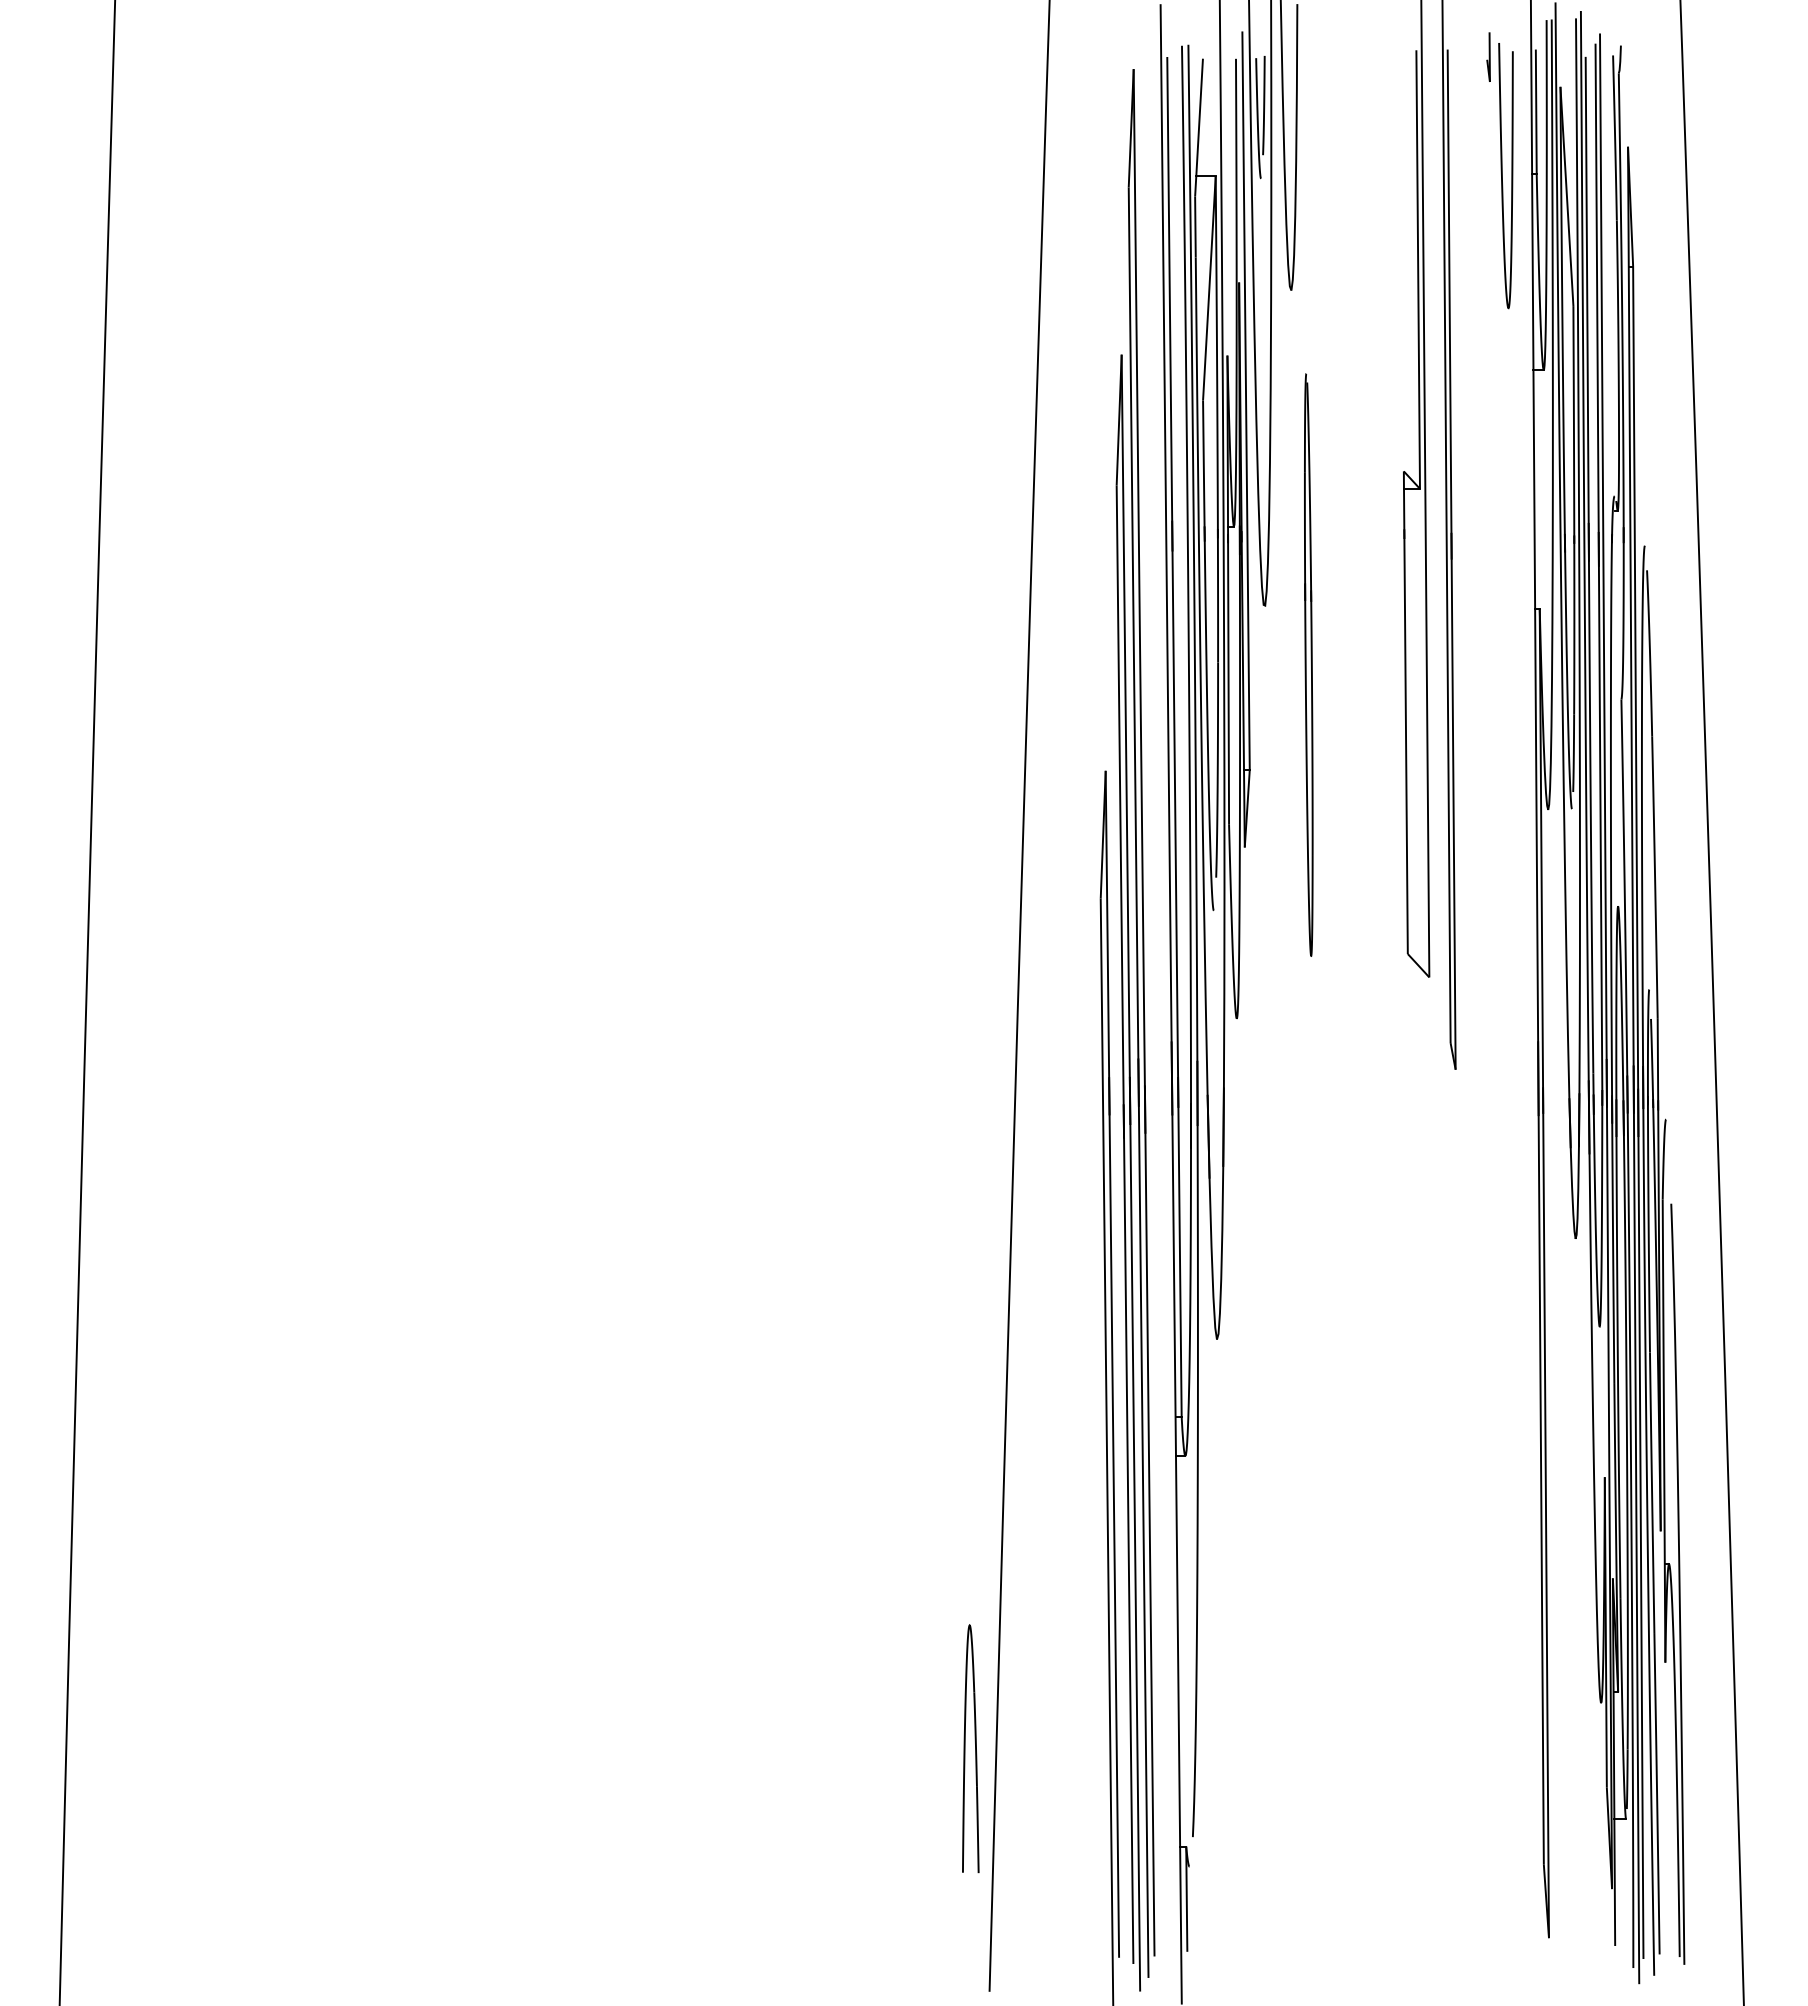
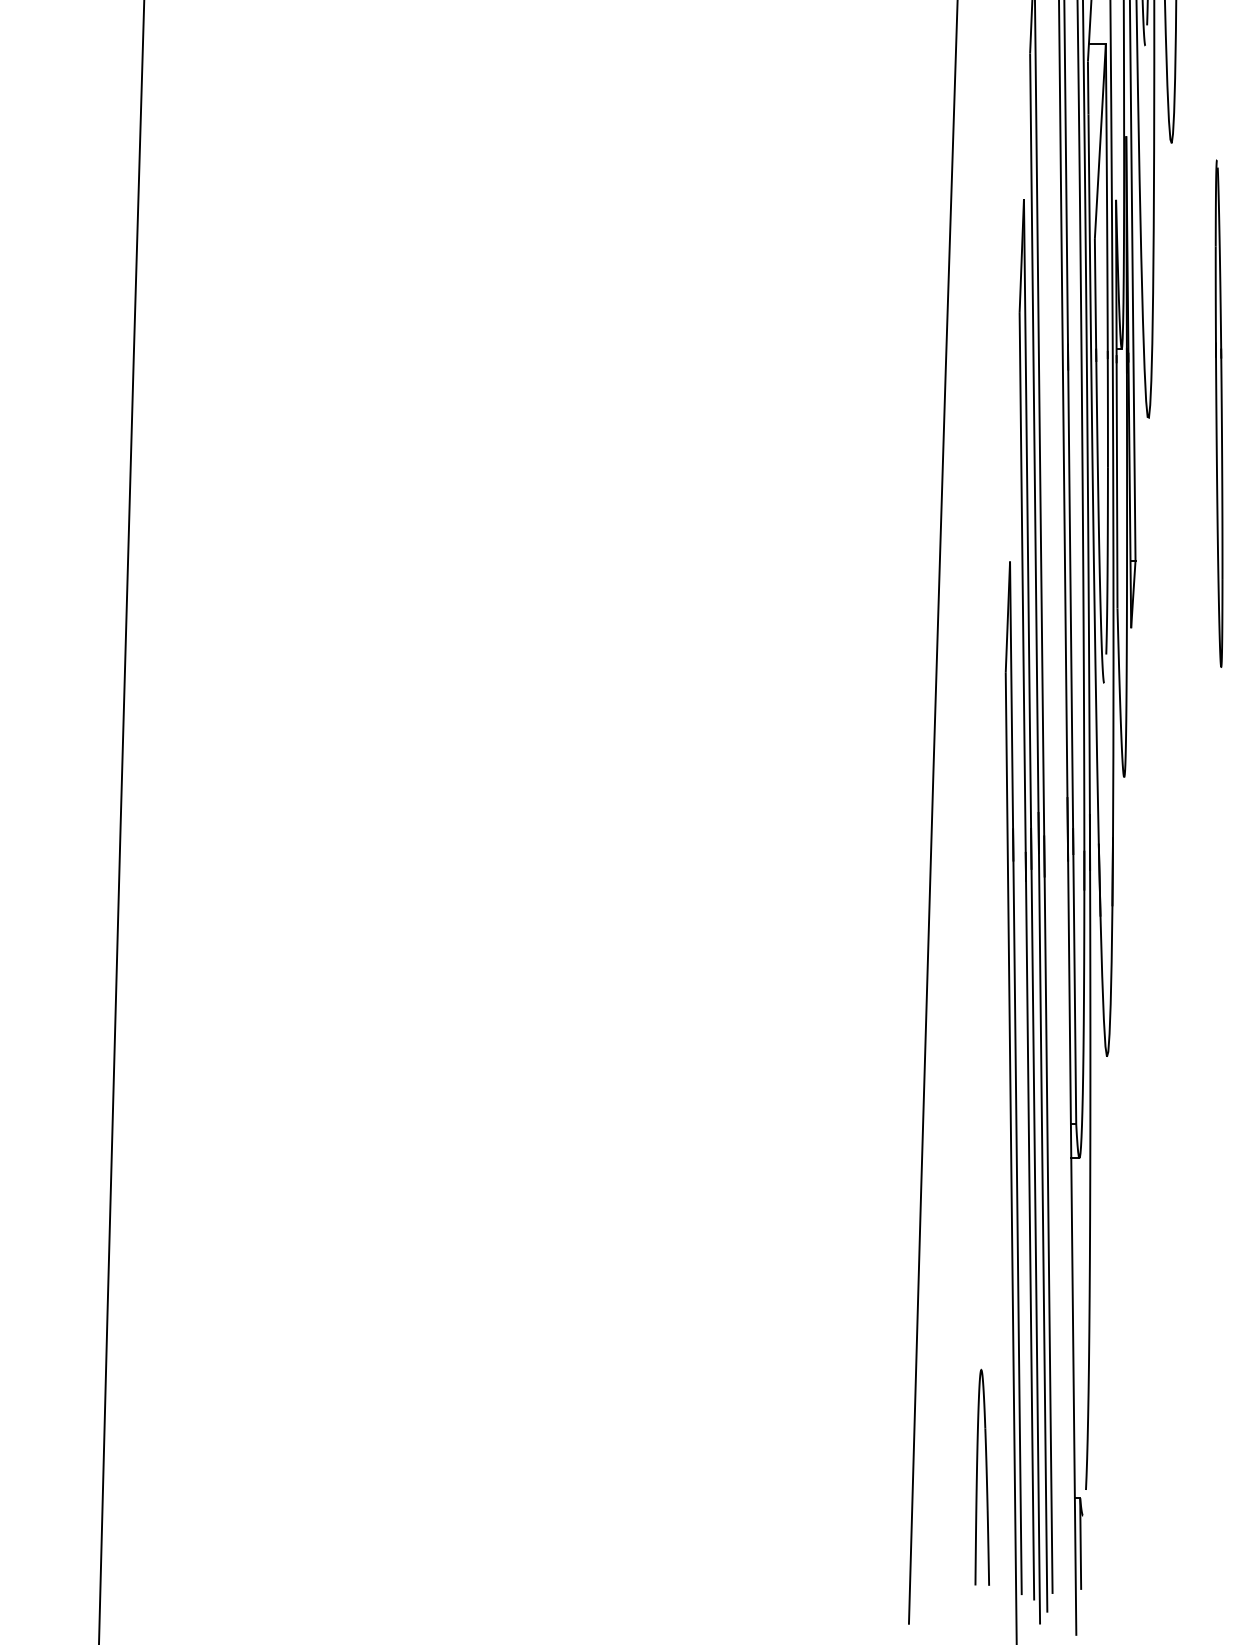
part: (1308, 664) -> (1218, 413), moved
part: (970, 1748) -> (982, 1477), moved

